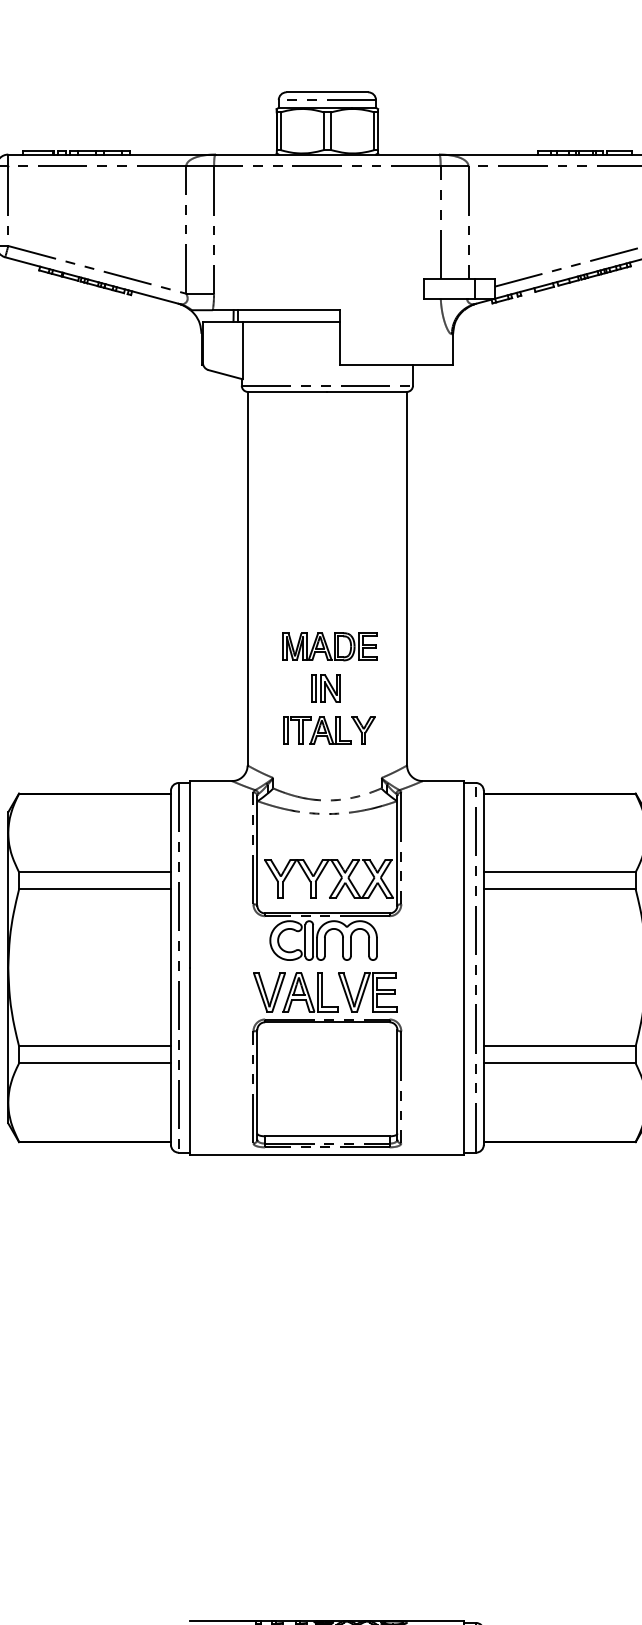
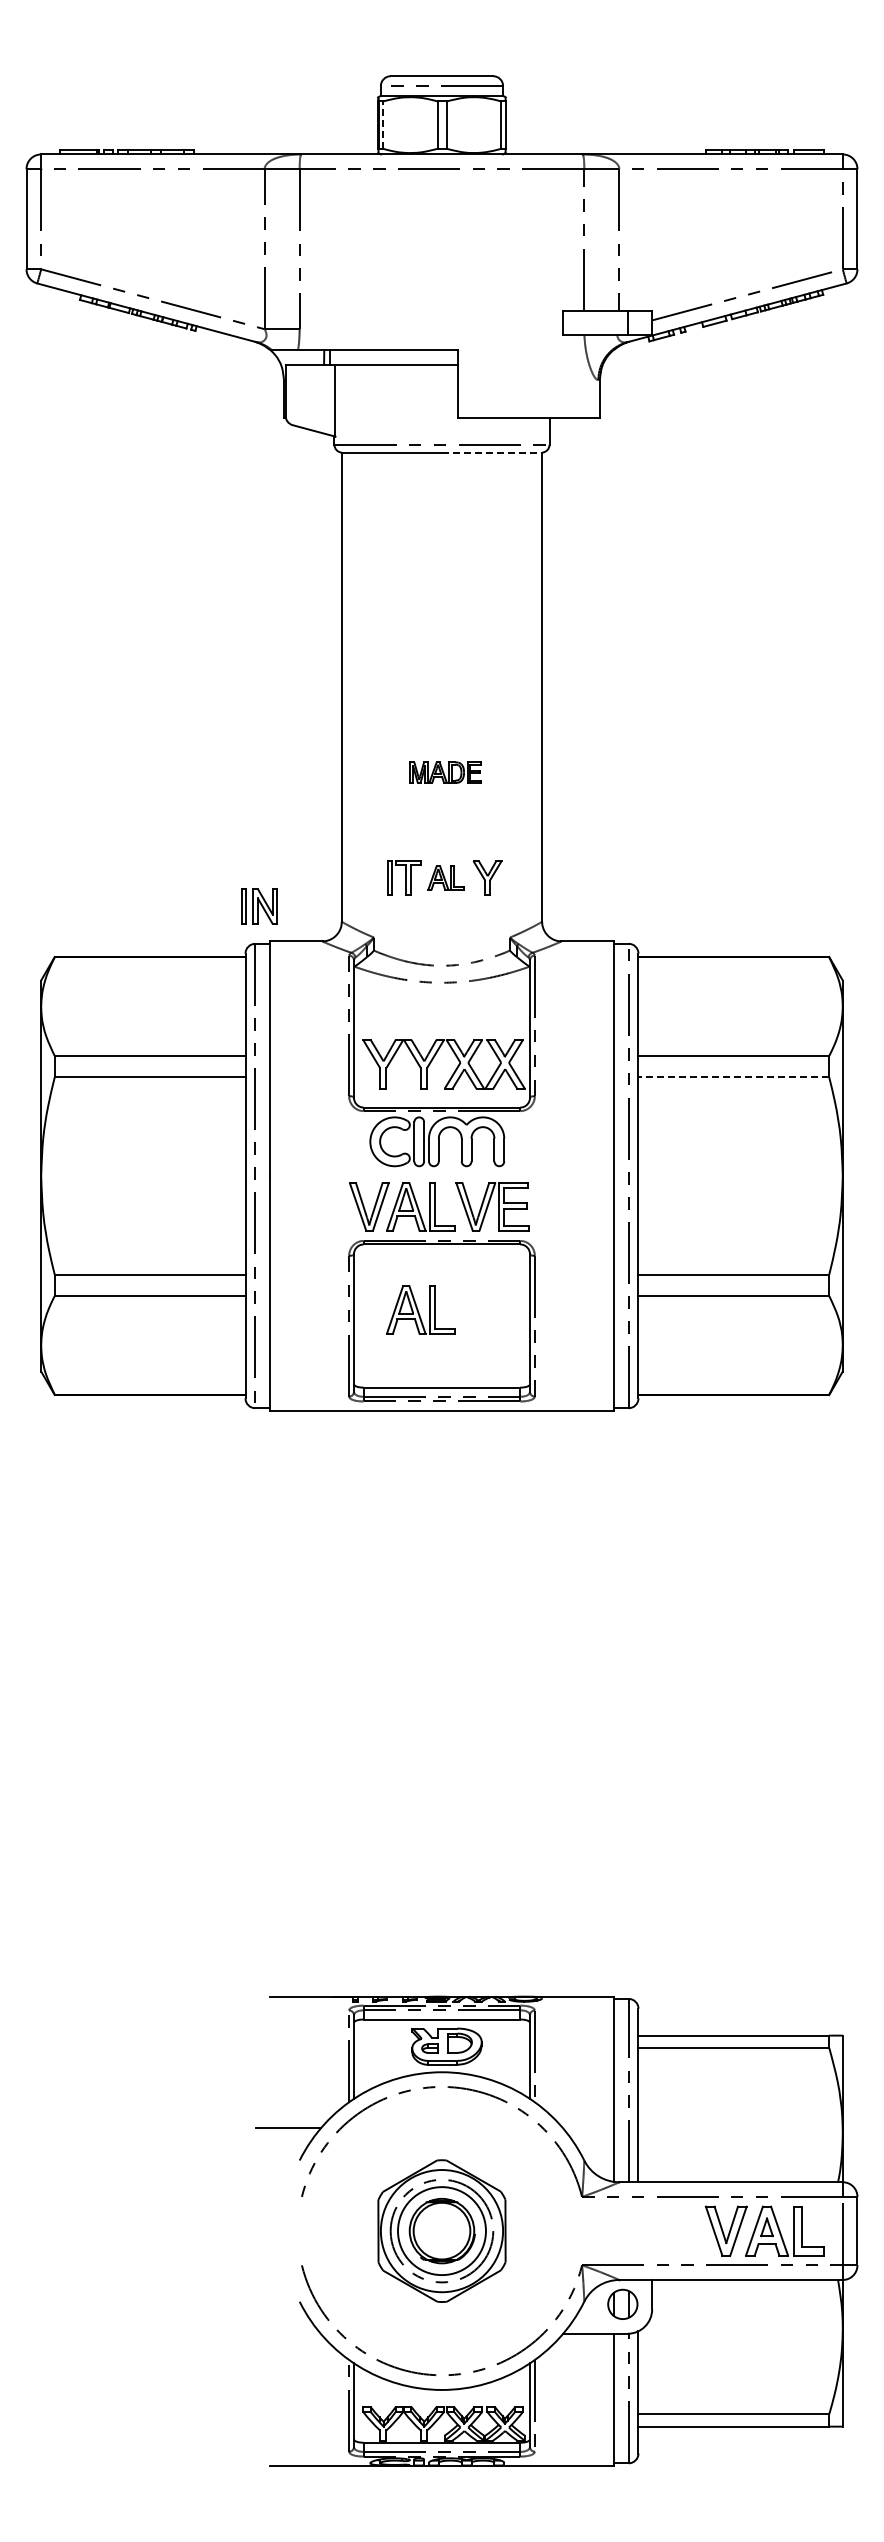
line: (280, 131) -> (383, 125), solid -> dashed
line: (367, 391) -> (492, 452), solid -> dashed
part: (330, 646) -> (445, 772), size x0.6
part: (326, 688) -> (259, 906), moved
part: (330, 730) -> (445, 877), size x0.7
line: (559, 889) -> (733, 1077), solid -> dashed
part: (310, 1074) -> (420, 1309), added

